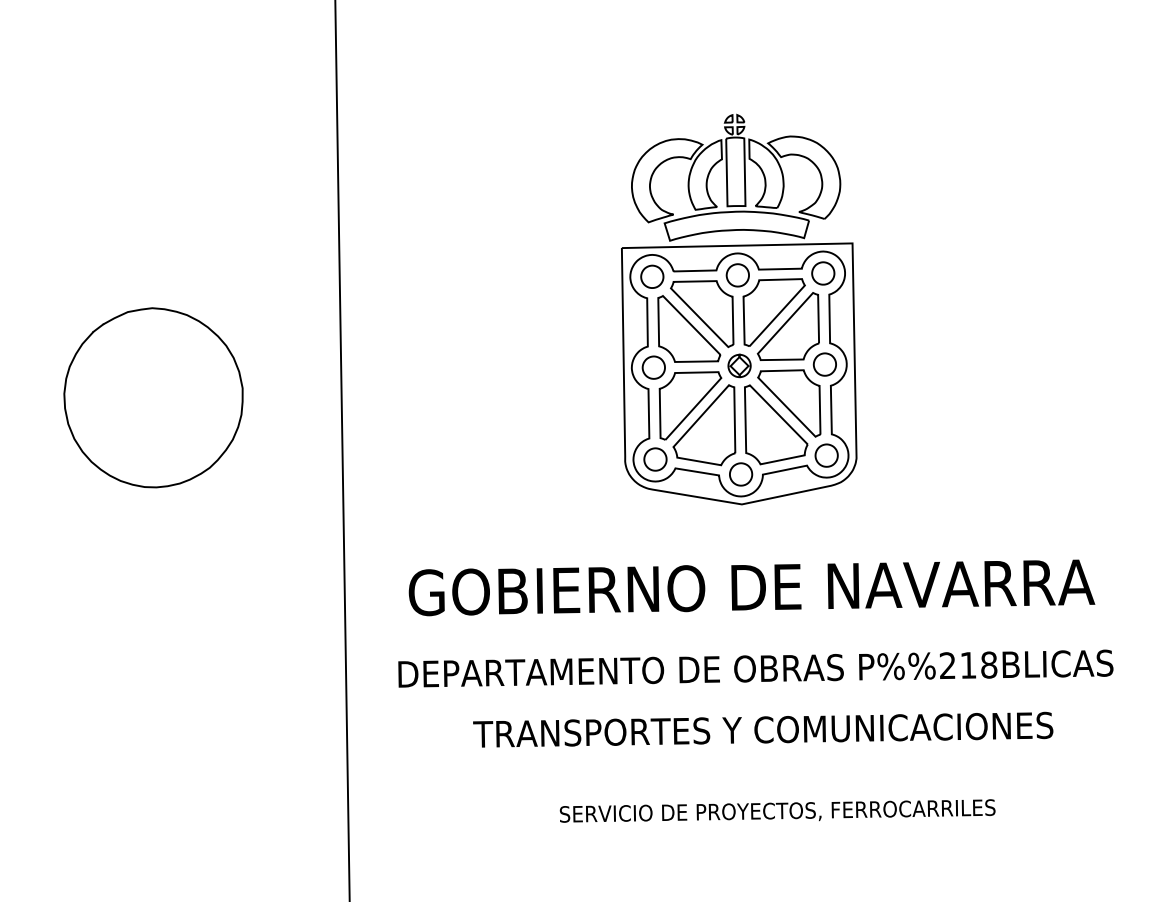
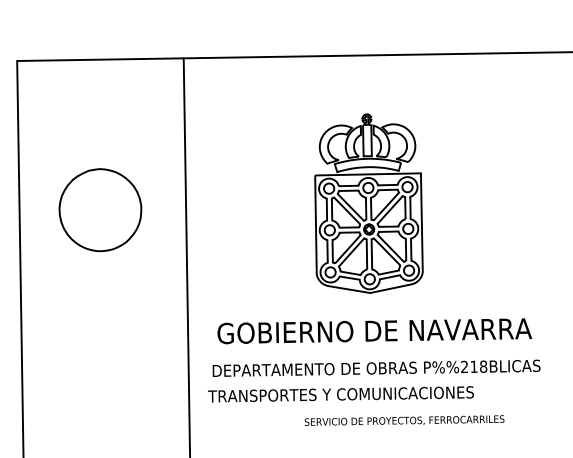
part: (153, 398) -> (100, 210), moved
text: (762, 730) -> (340, 394), moved
text: (777, 810) -> (404, 420), moved

